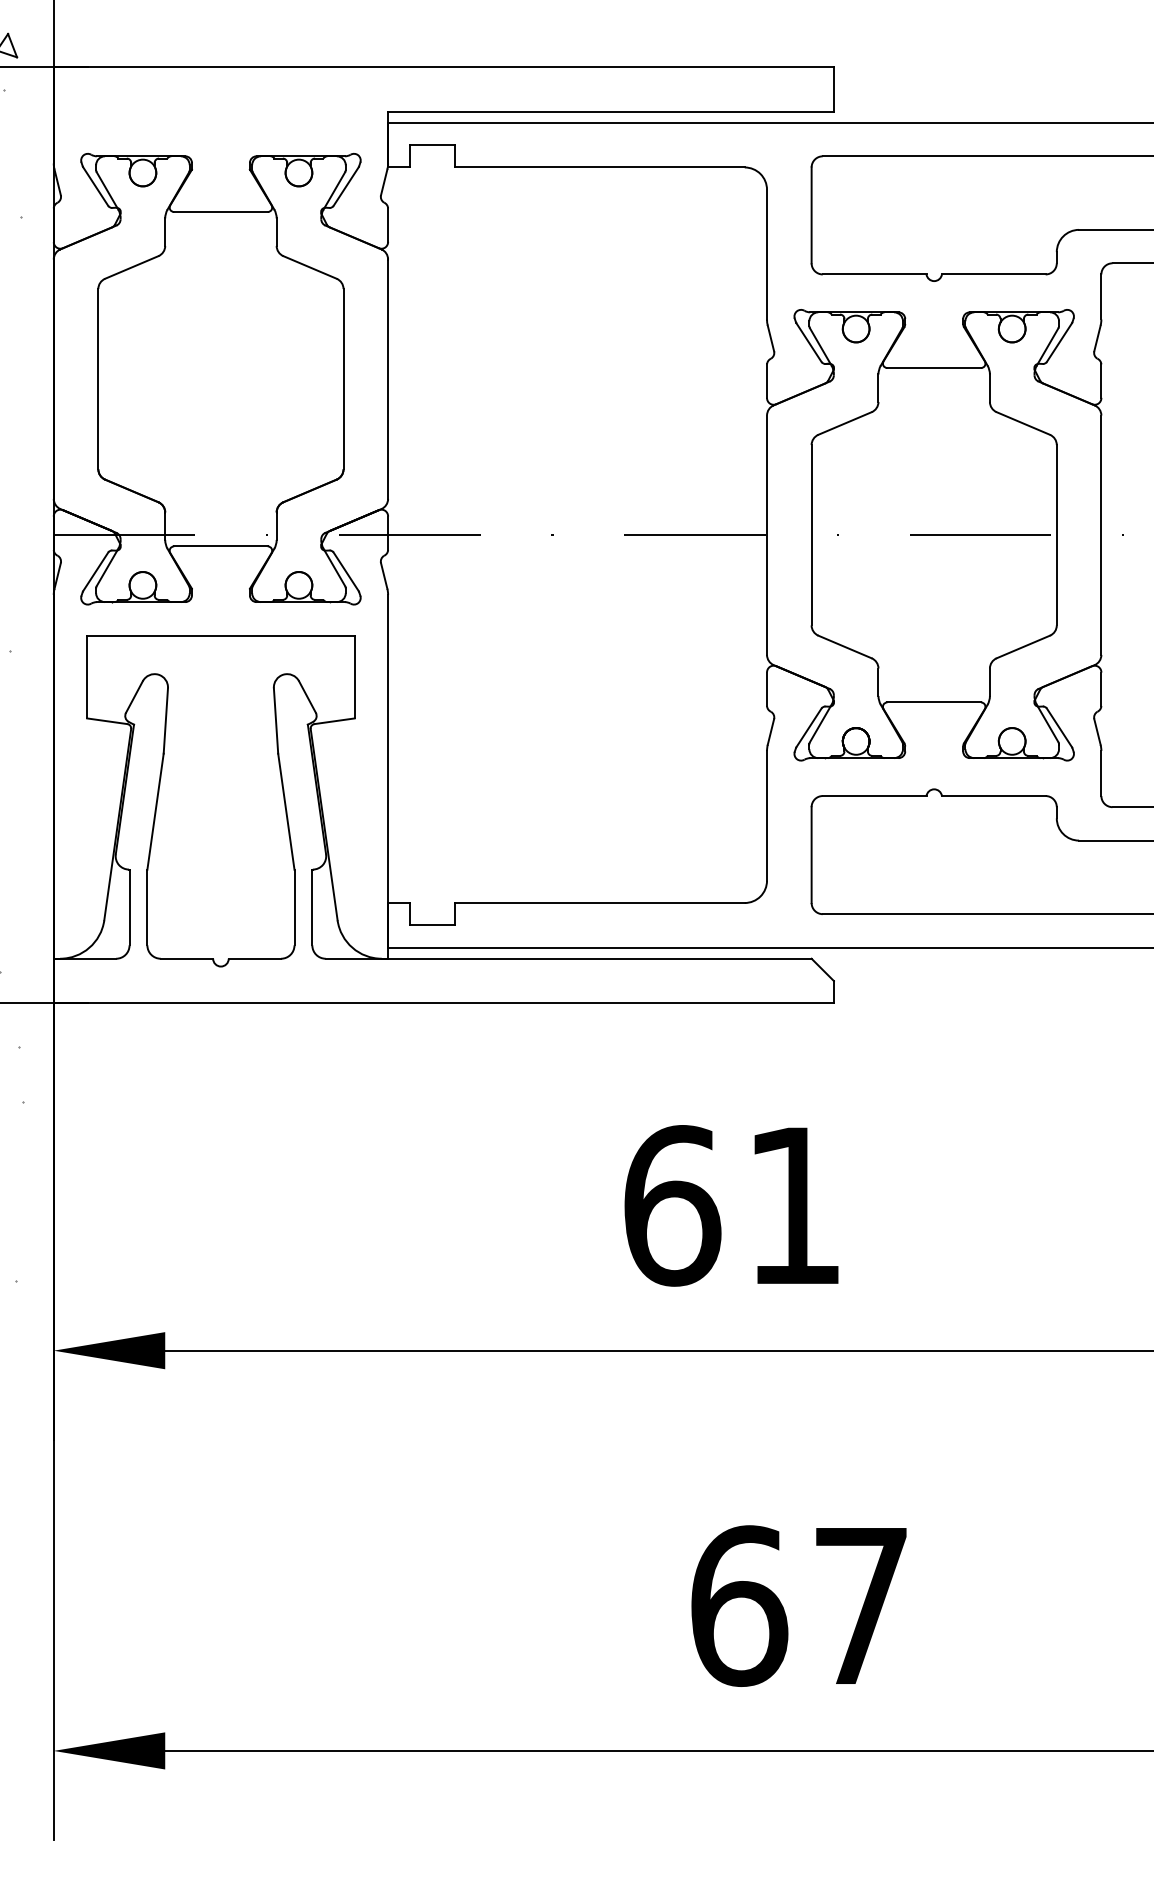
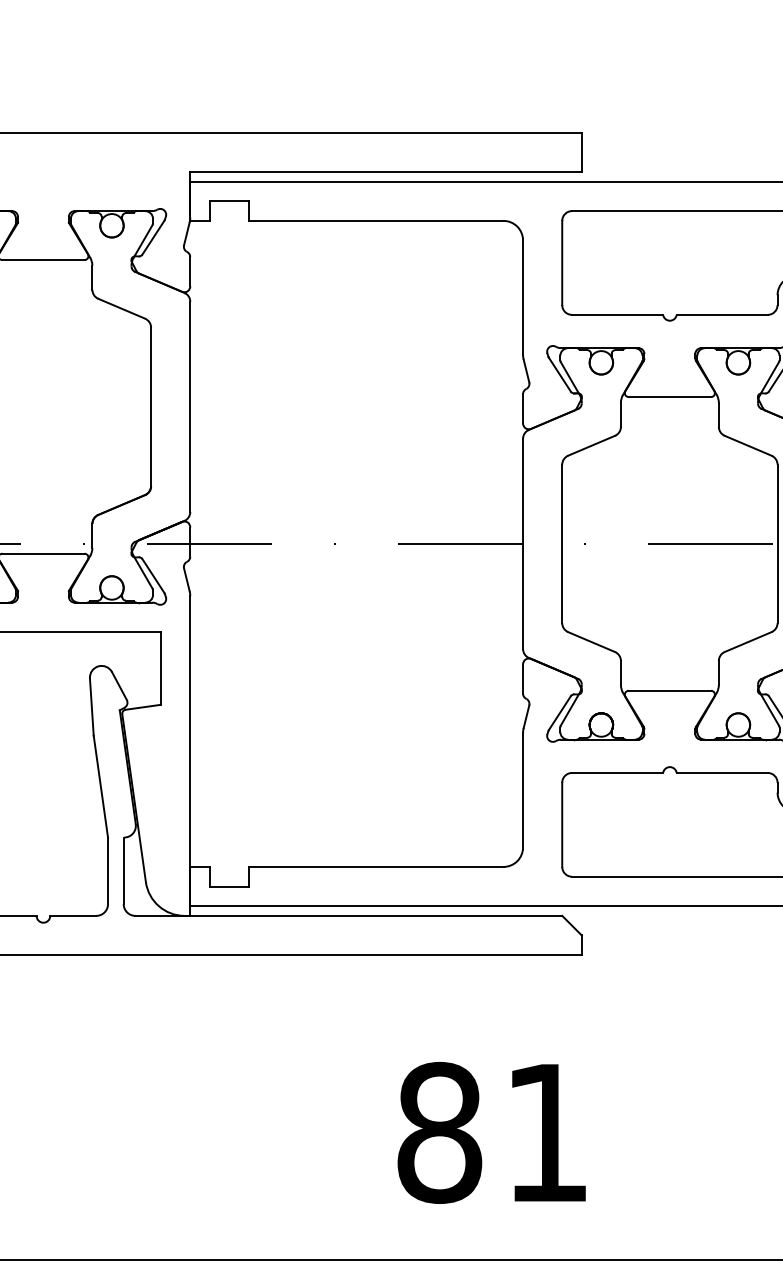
text: (672, 1205) -> (440, 1132), 61 -> 81

